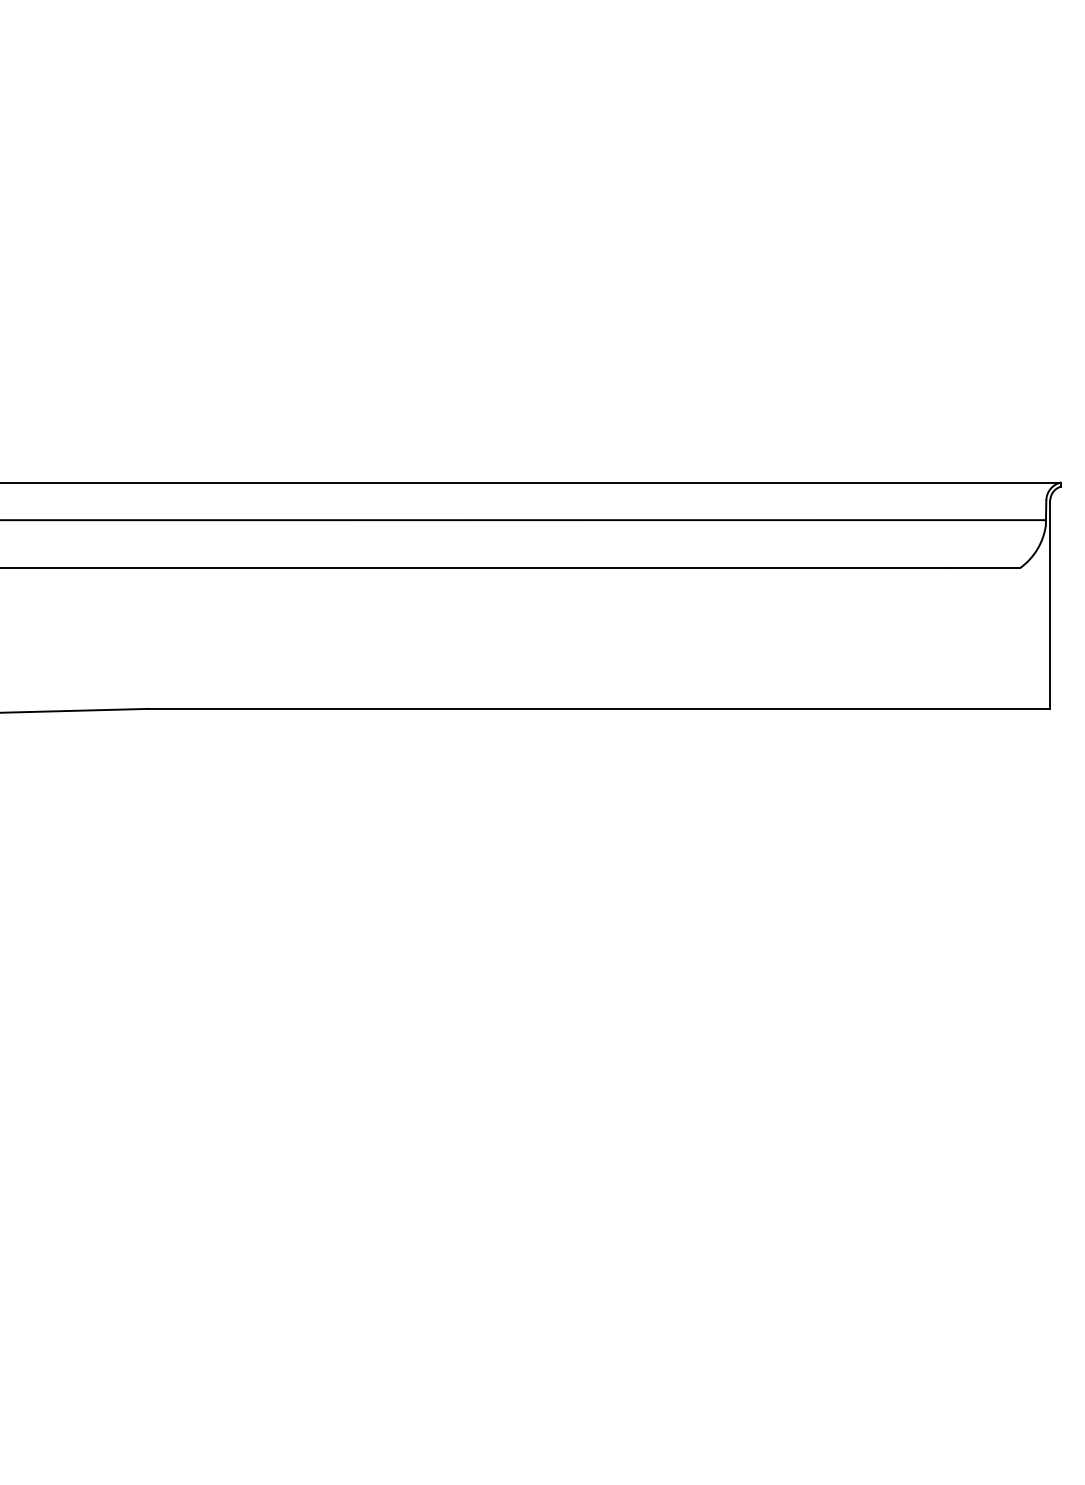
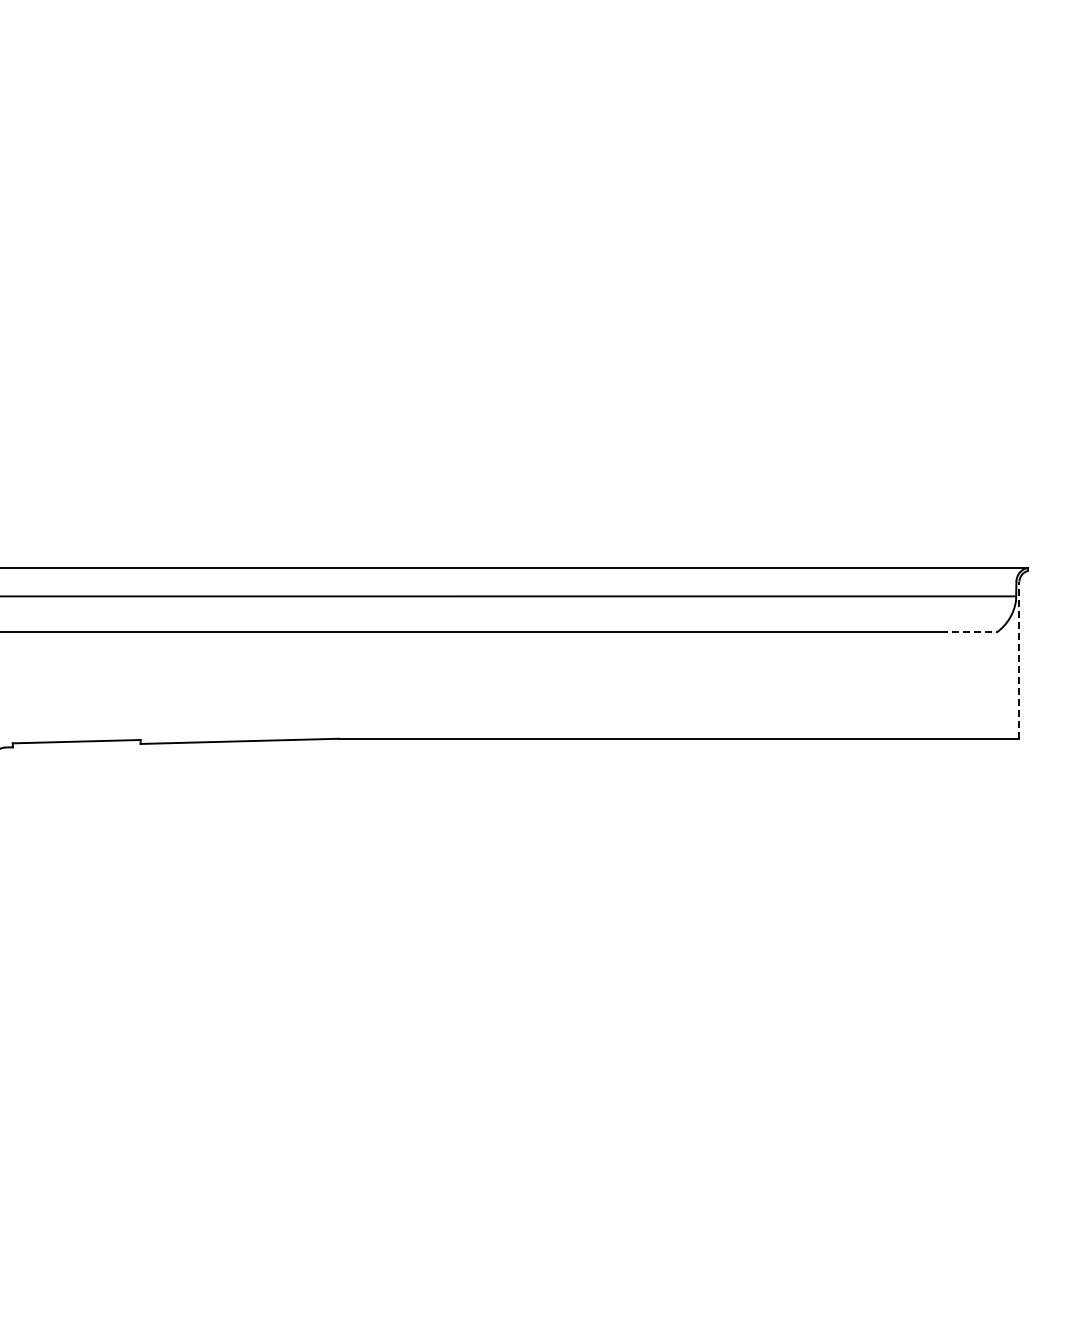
line: (984, 568) -> (969, 632), solid -> dashed
line: (1050, 605) -> (1019, 660), solid -> dashed

